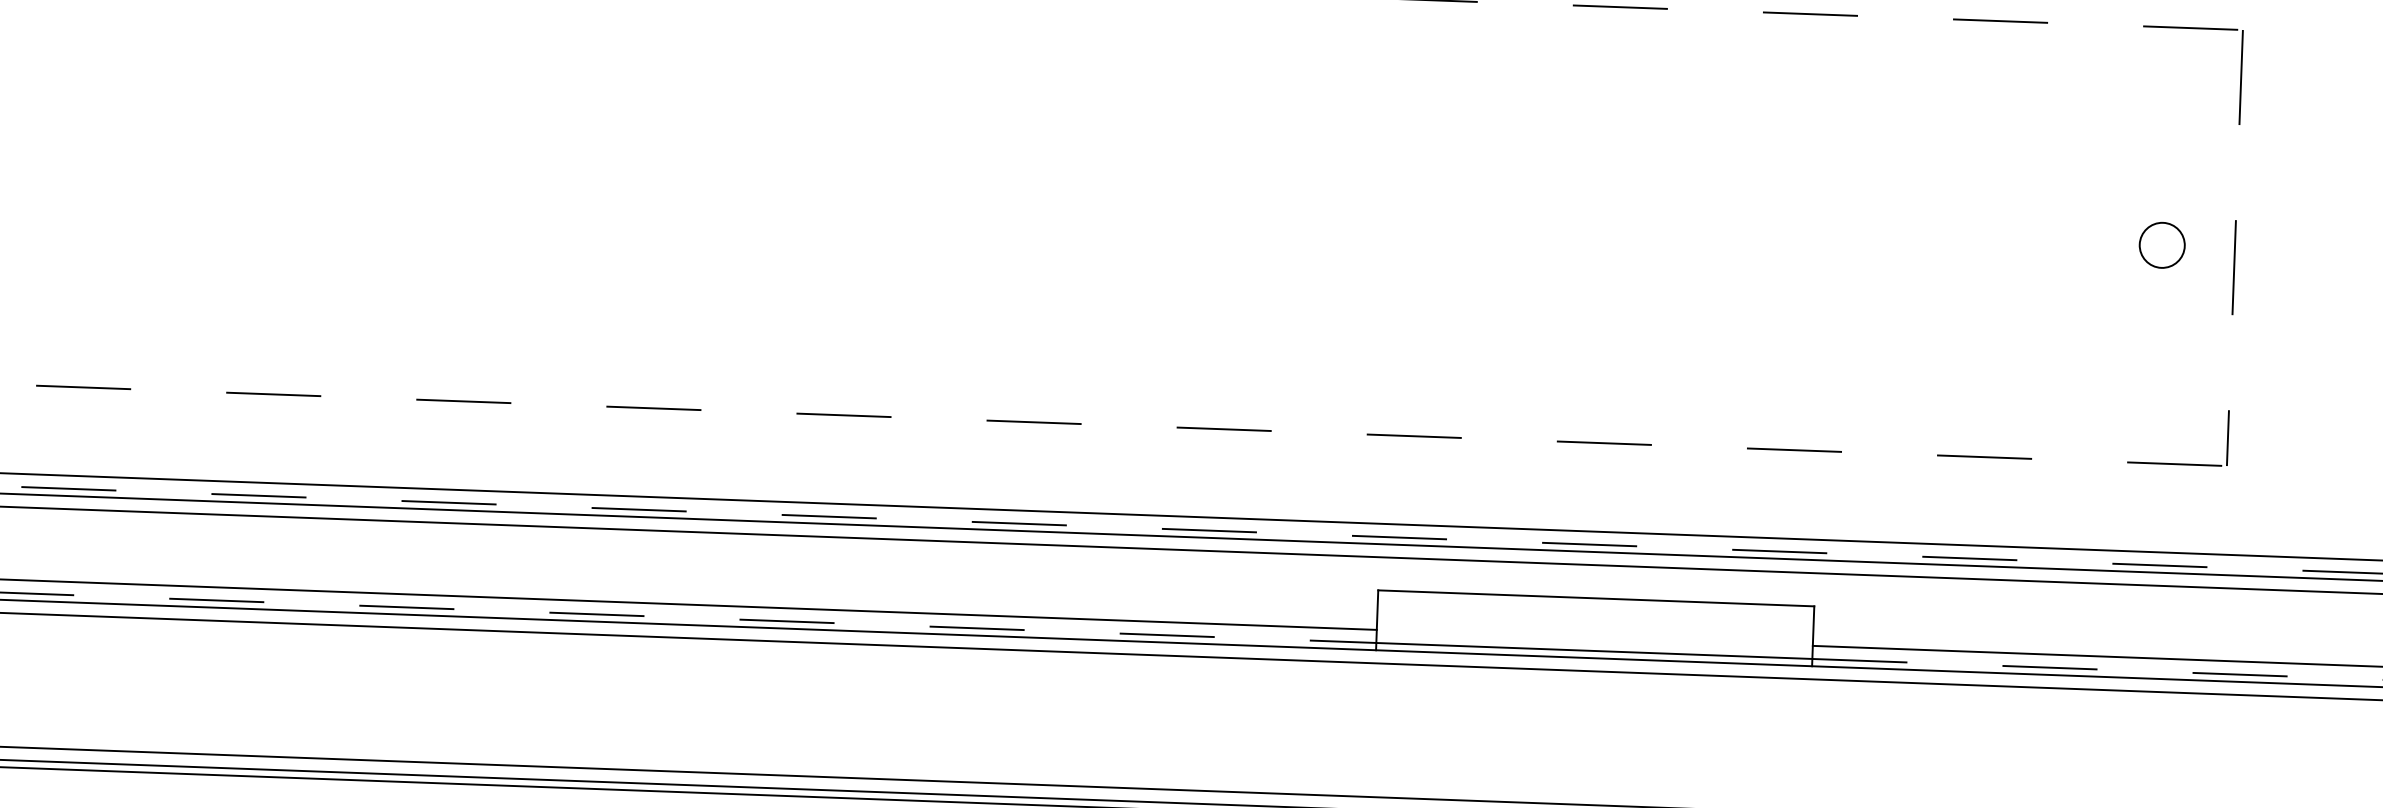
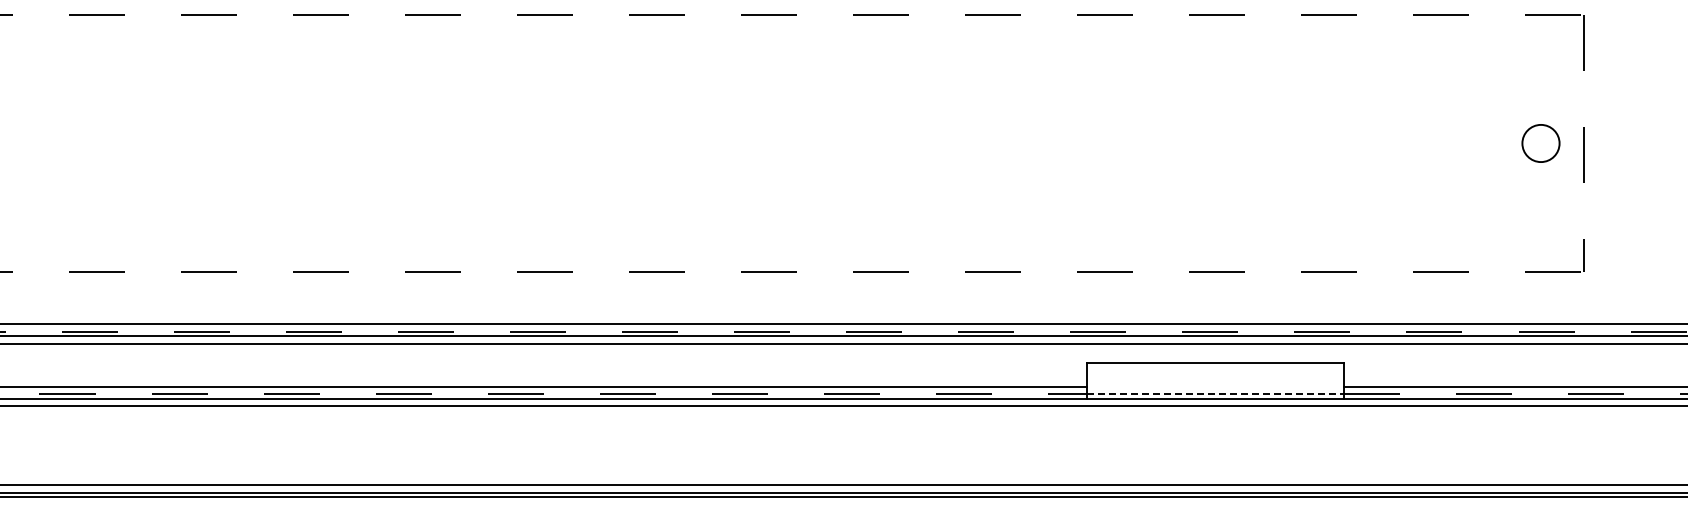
circle: (2161, 245) -> (1540, 143), size x1.4
line: (1594, 651) -> (1215, 394), solid -> dashed

